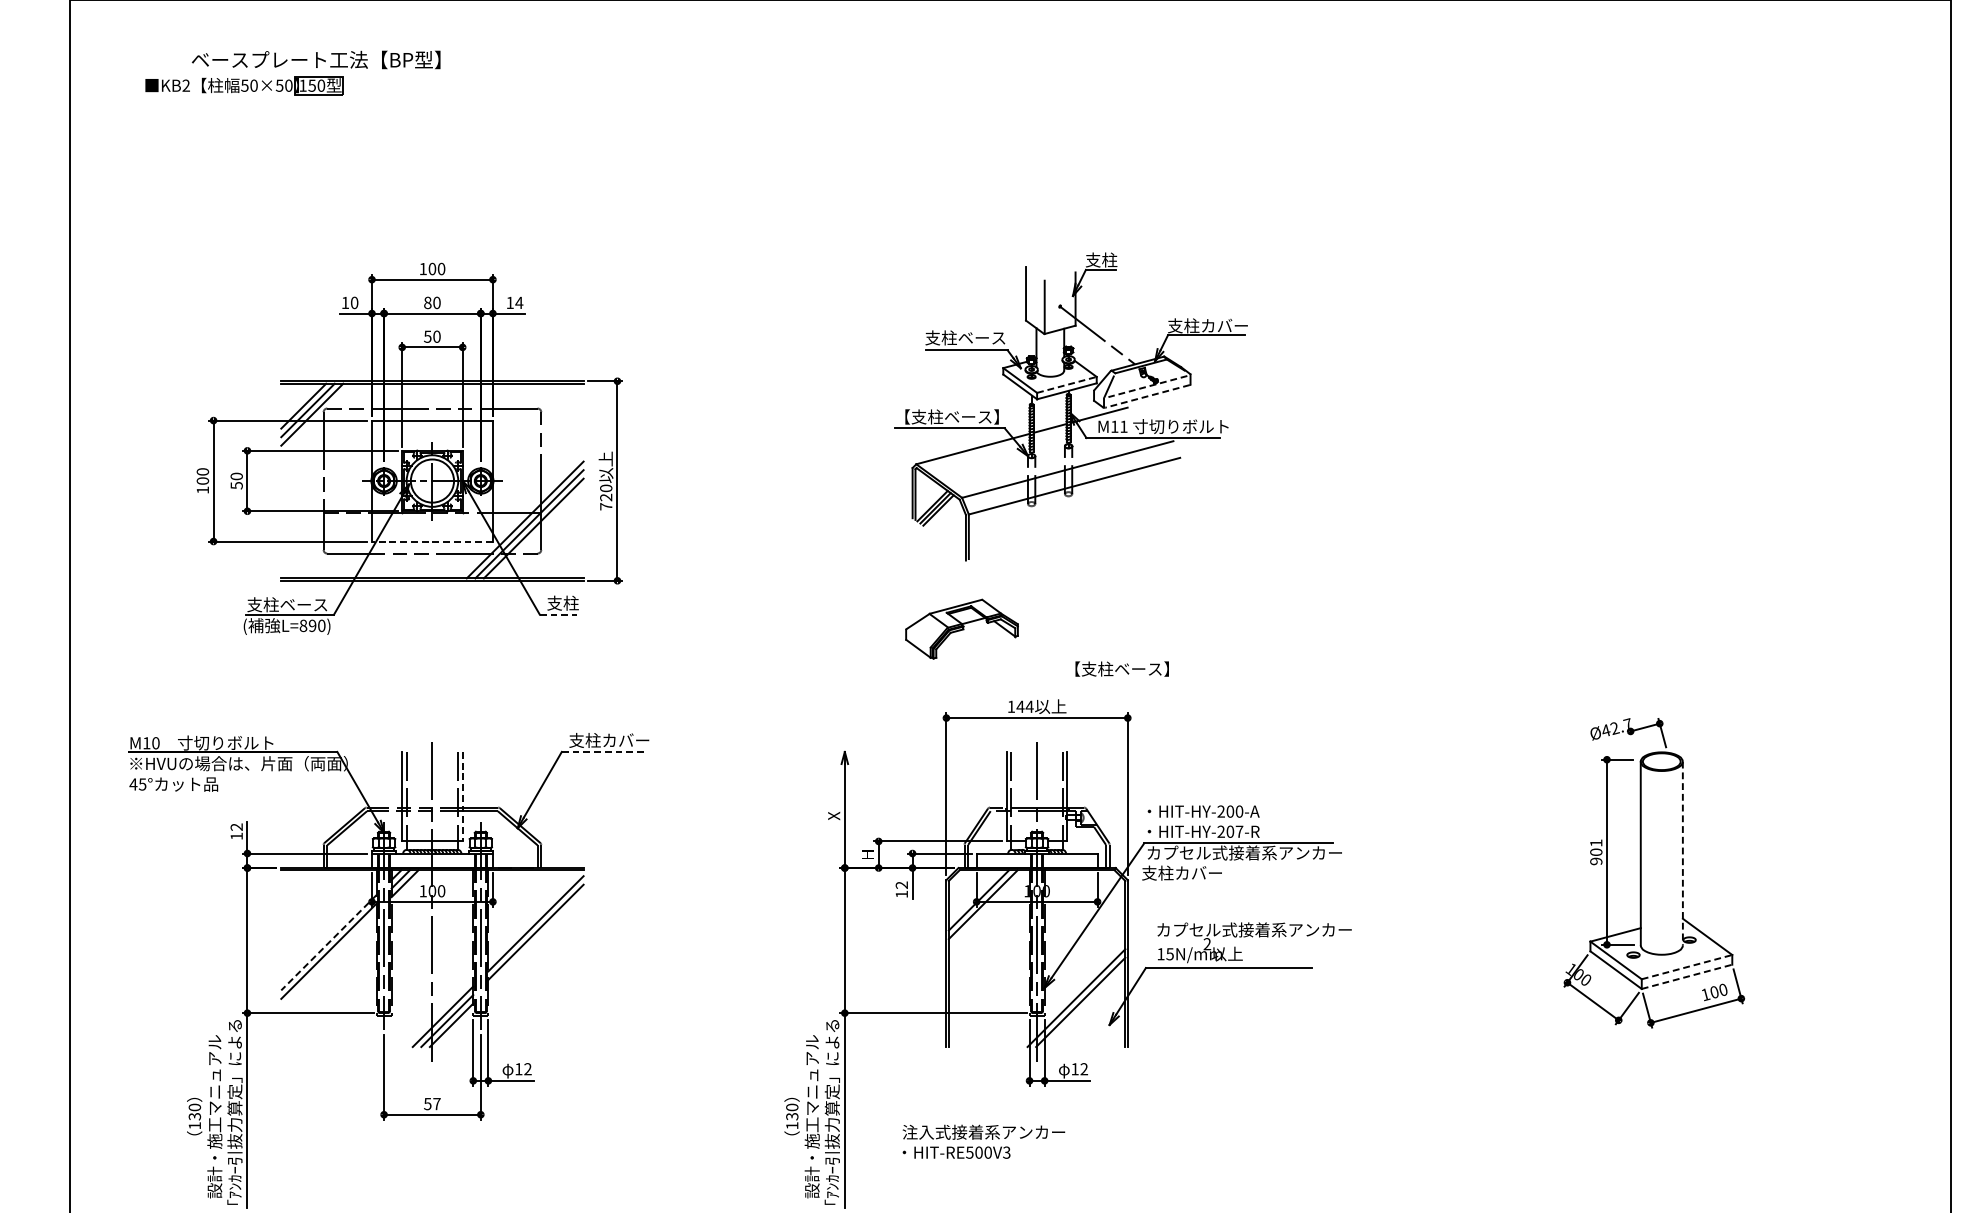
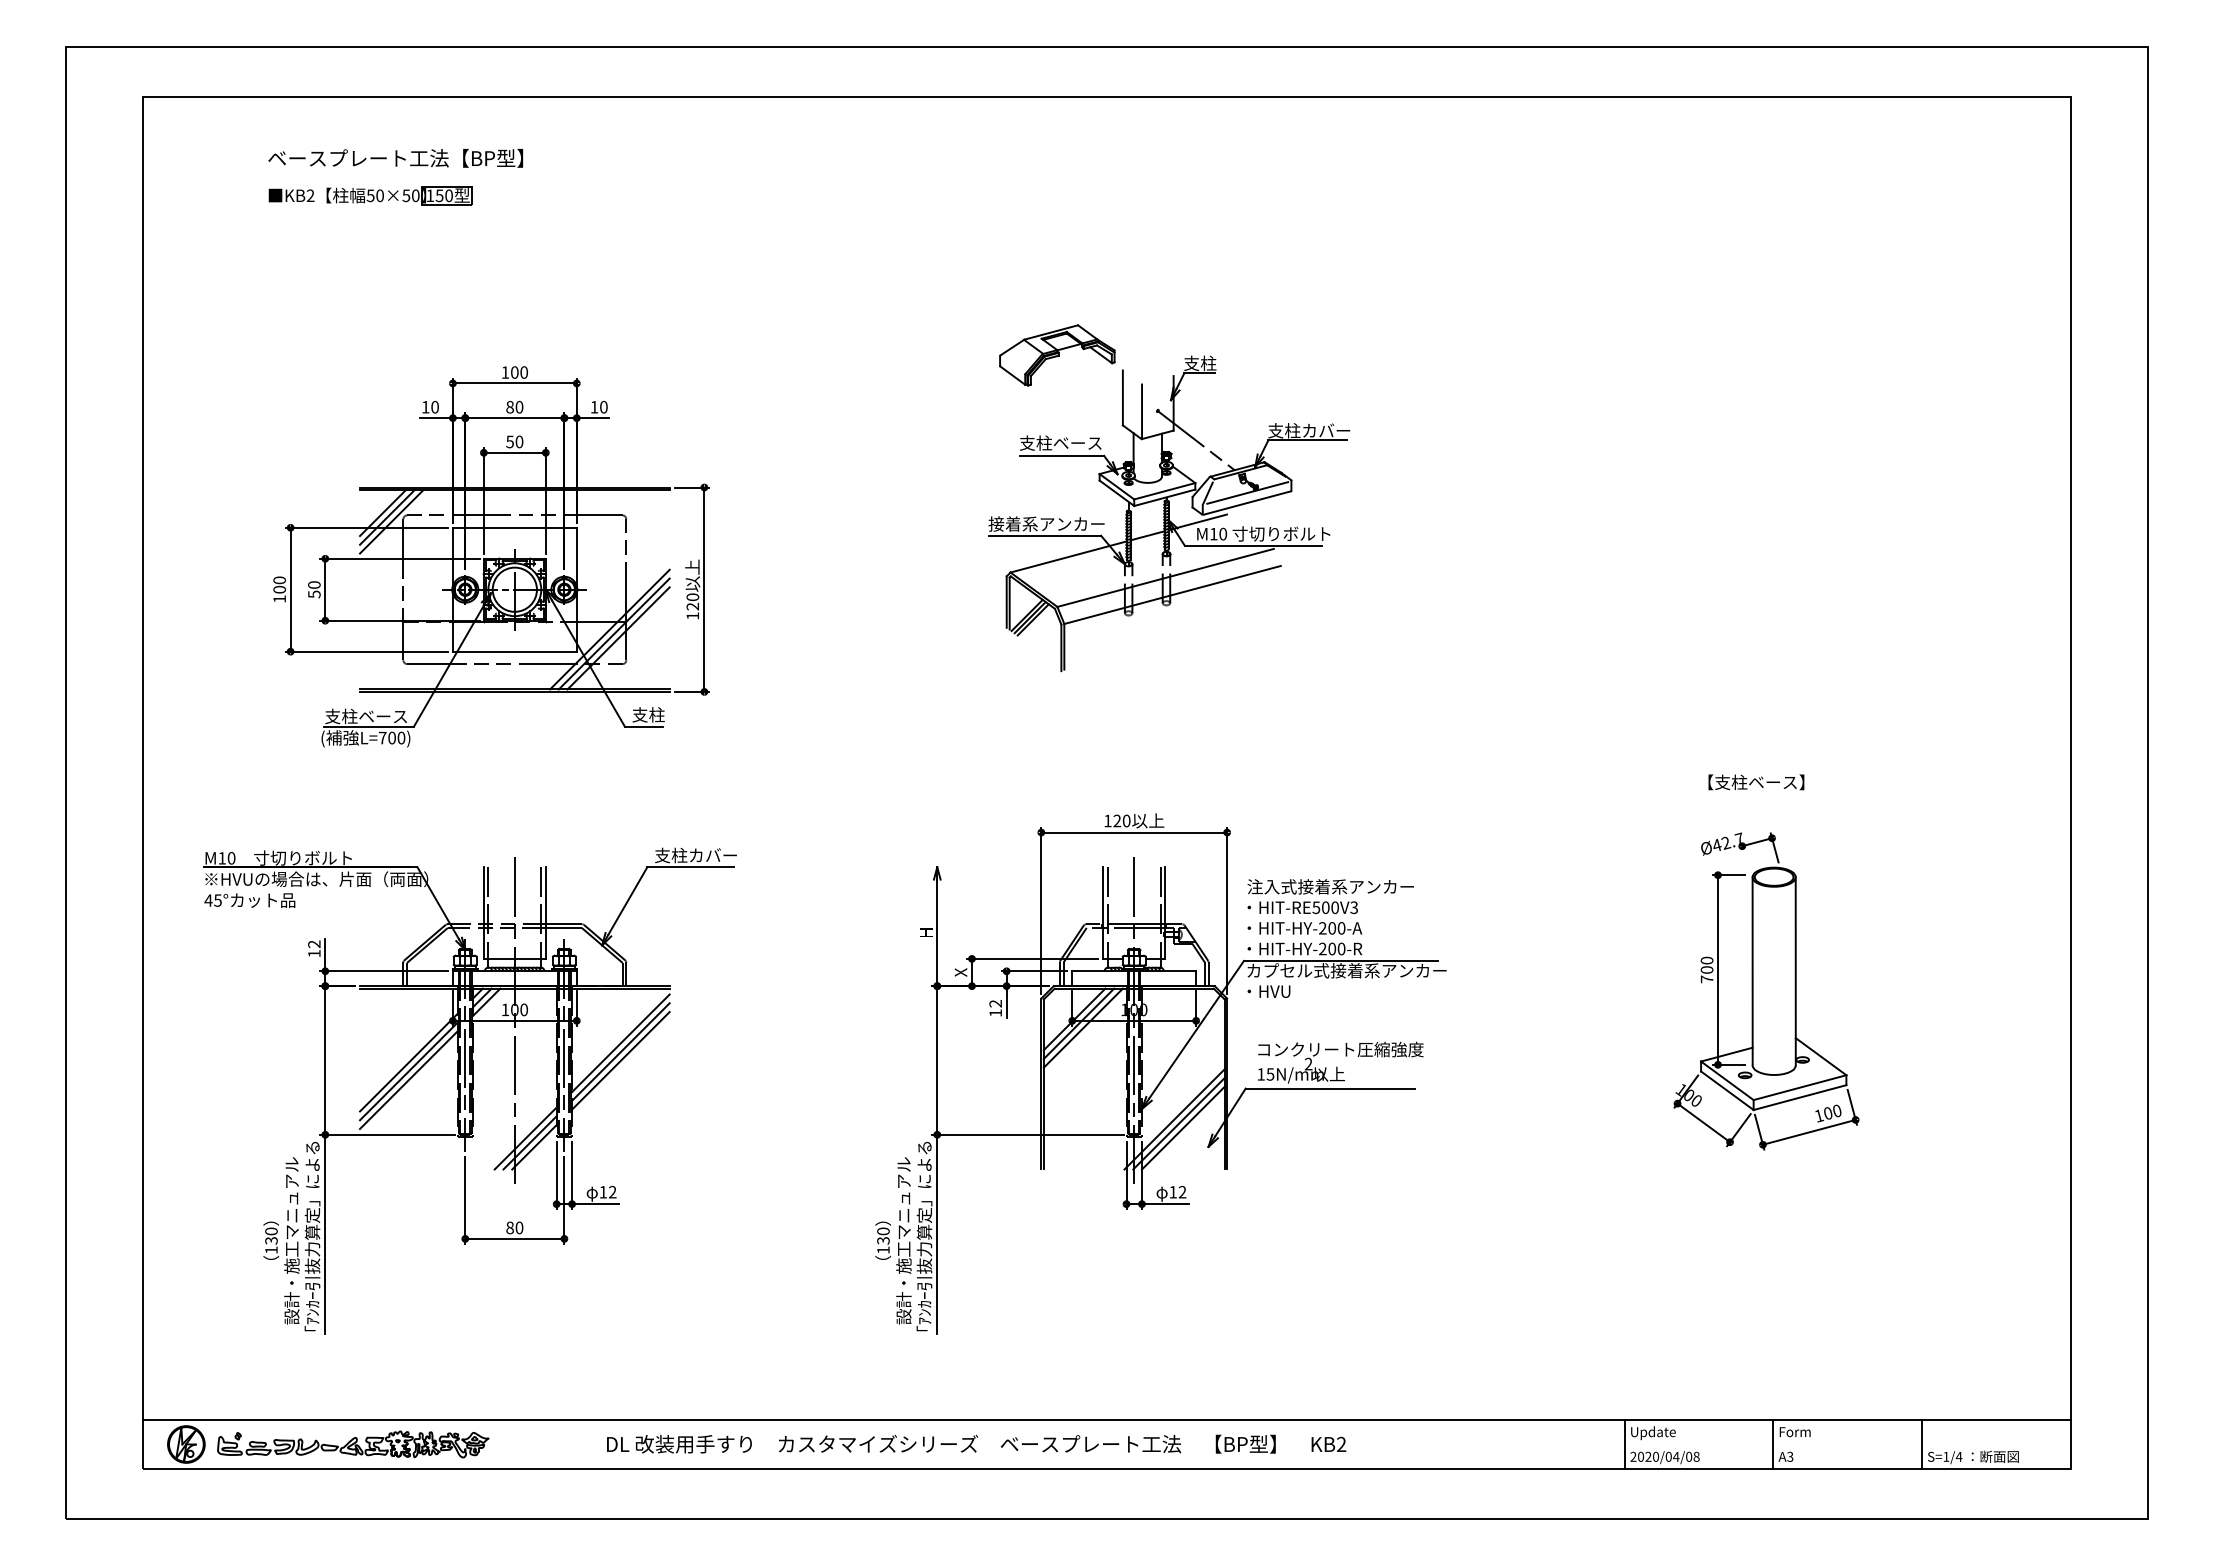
part: (244, 85) -> (370, 195), moved
text: (518, 302) -> (603, 406), 14 -> 10
line: (1066, 385) -> (1164, 491), dashed -> solid
line: (1147, 386) -> (1247, 492), dashed -> solid
line: (1147, 396) -> (1247, 503), dashed -> solid
text: (951, 416) -> (1046, 523), 【支柱ベース】 -> 接着系アンカー
text: (1124, 426) -> (1223, 533), M11 -> M10
text: (605, 506) -> (692, 615), 720 -> 120
line: (432, 541) -> (514, 651), dashed -> solid
line: (559, 614) -> (644, 726), dashed -> solid
text: (307, 625) -> (386, 737), L=890) -> L=700)
part: (962, 629) -> (1057, 355), moved
text: (1122, 669) -> (1756, 782), moved
text: (1024, 706) -> (1121, 820), 144 -> 120
line: (603, 752) -> (690, 867), dashed -> solid
line: (462, 797) -> (545, 913), dashed -> solid
text: (834, 815) -> (926, 932), X -> H
text: (1239, 831) -> (1341, 948), HIT-HY-207-R -> HIT-HY-200-R
text: (1595, 851) -> (1706, 969), 901 -> 700
line: (1682, 853) -> (1795, 971), dashed -> solid
text: (867, 854) -> (960, 972), H -> X
text: (1181, 873) -> (1282, 991), 支柱カバー -> ・HVU
line: (986, 908) -> (1082, 1027), added
text: (1254, 929) -> (1356, 1049), カプセル式接着系アンカー -> コンクリート圧縮強度
line: (535, 940) -> (620, 1060), added
line: (328, 942) -> (408, 1062), dashed -> solid
line: (328, 959) -> (408, 1079), added
line: (1687, 966) -> (1800, 1087), dashed -> solid
line: (1687, 976) -> (1800, 1097), dashed -> solid
line: (1085, 1006) -> (1183, 1127), added
text: (432, 1103) -> (514, 1227), 57 -> 80
text: (983, 1141) -> (1330, 896), moved

